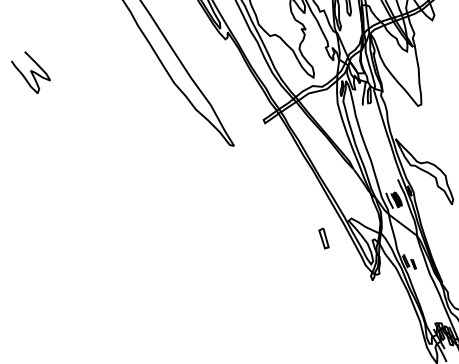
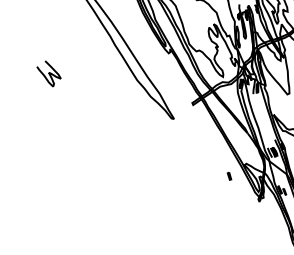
part: (324, 239) -> (229, 176), size x0.6

